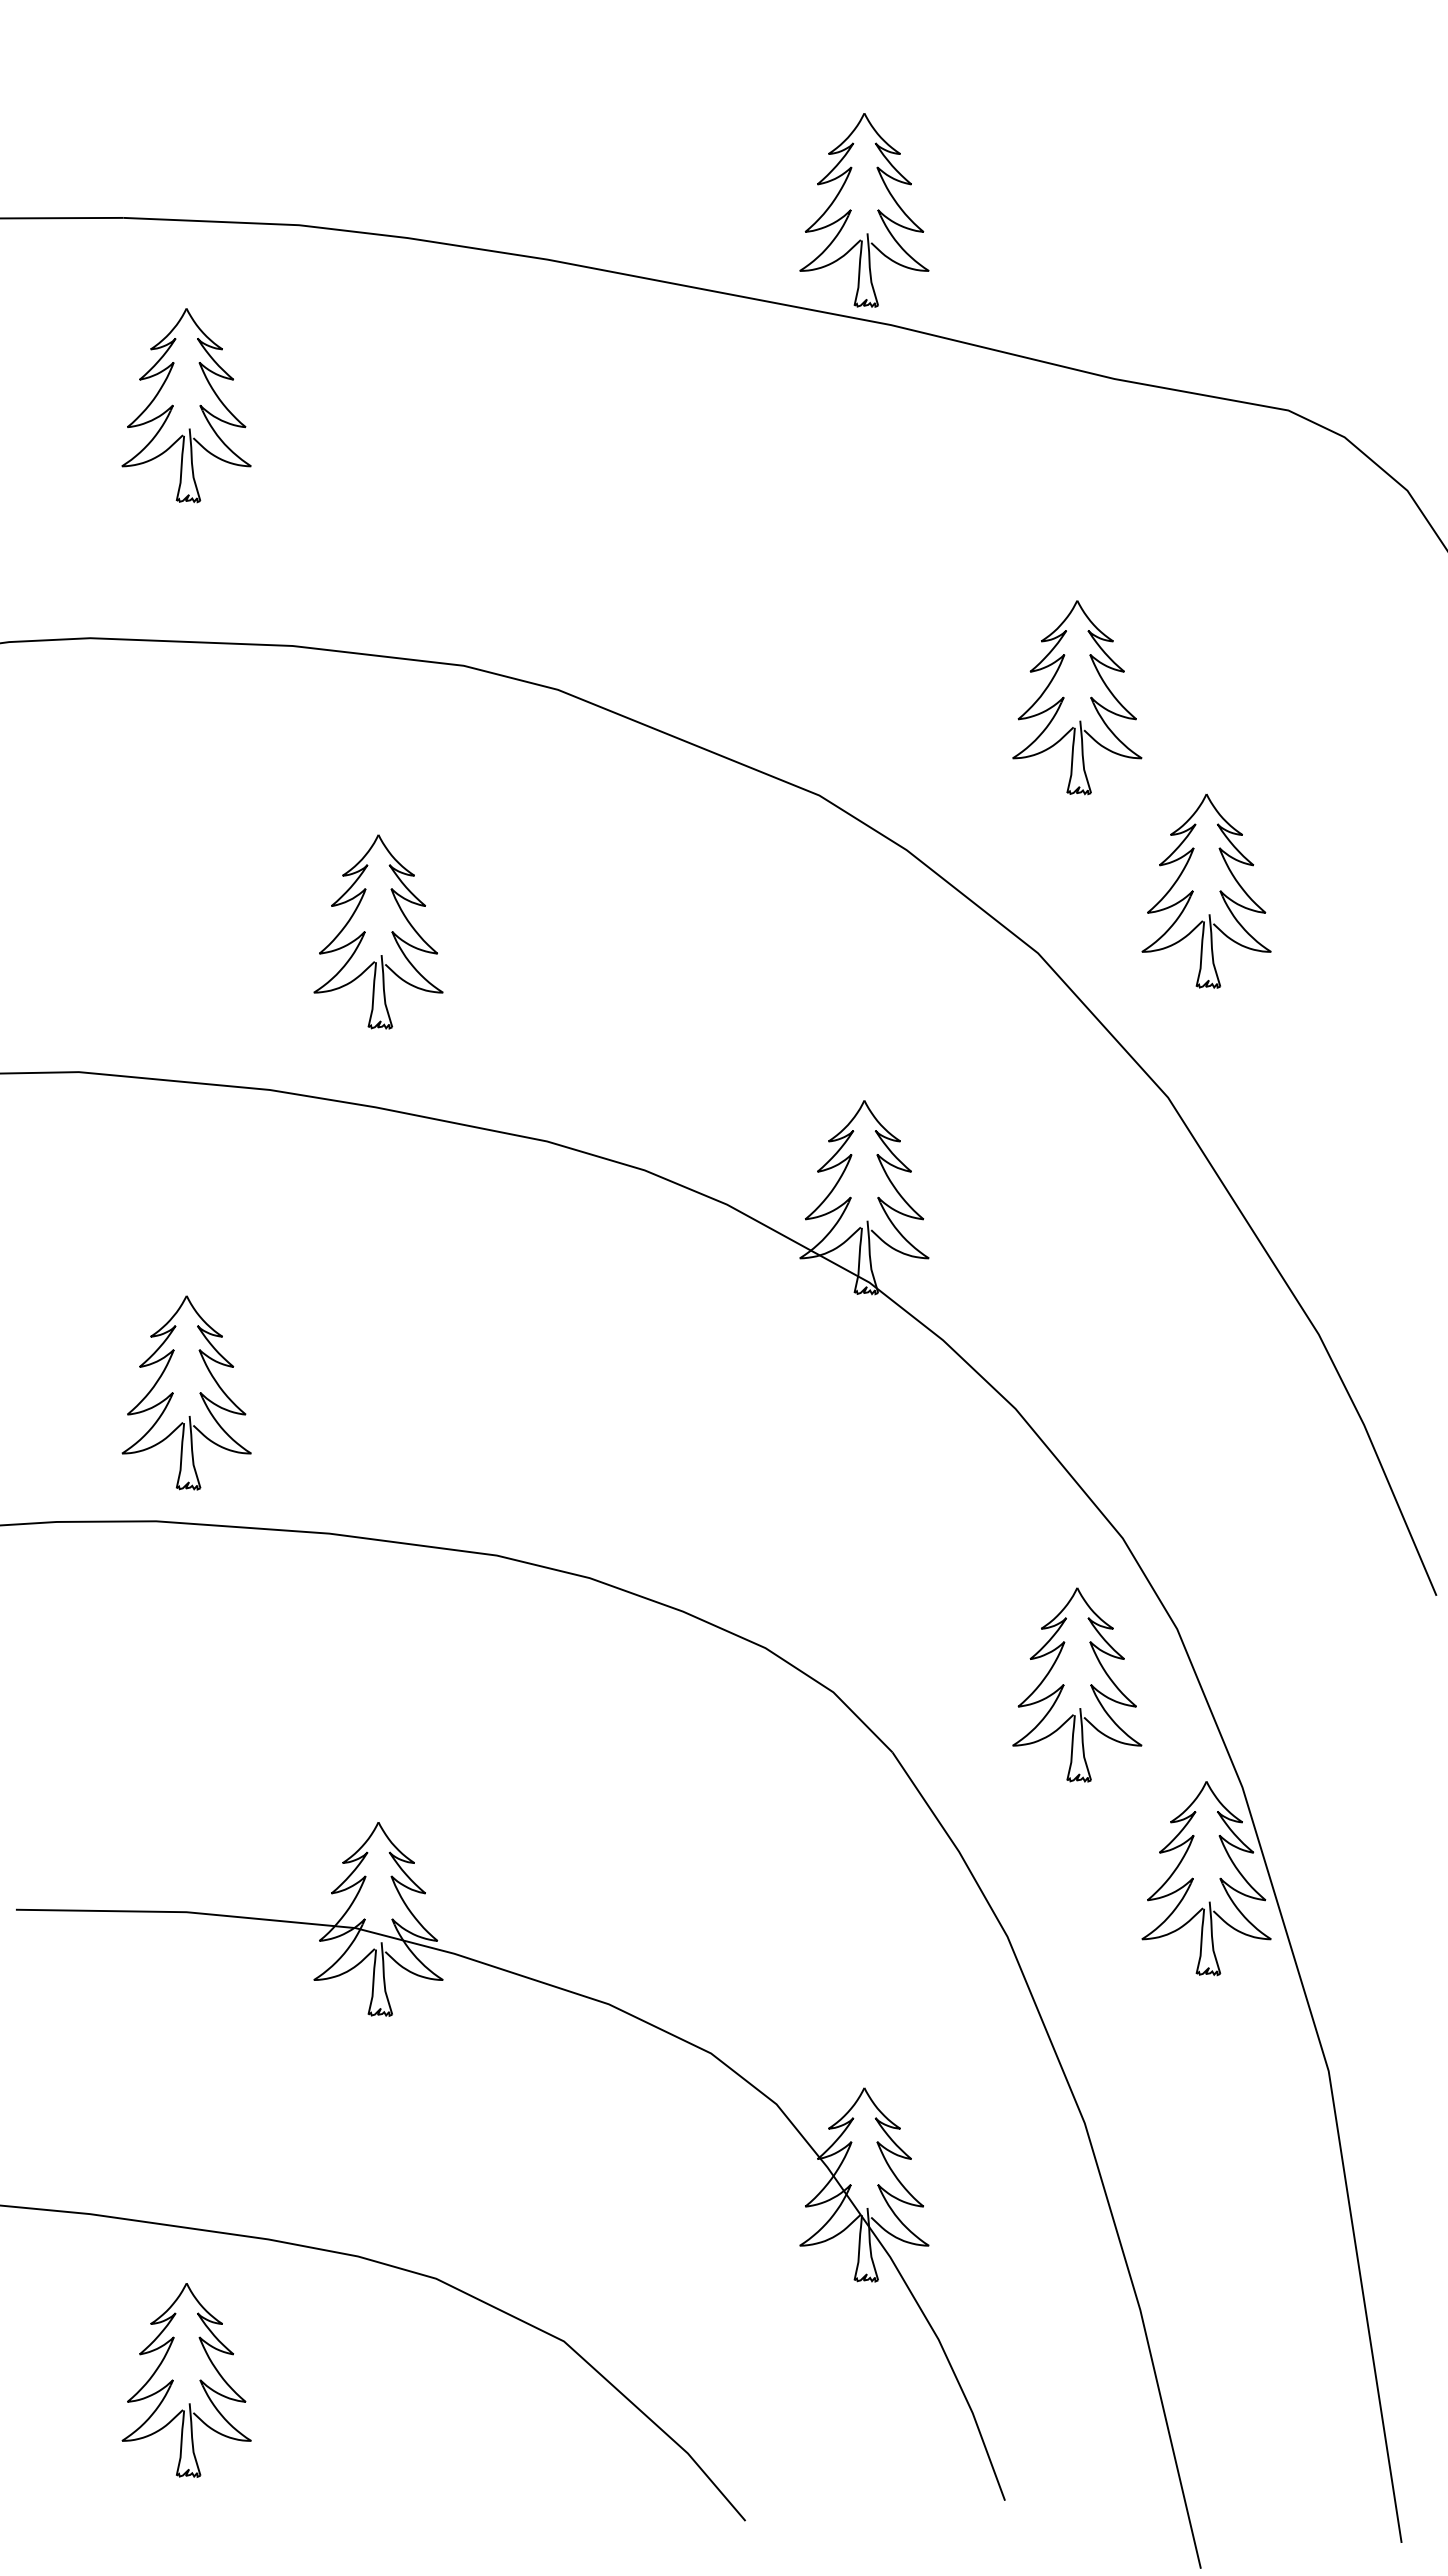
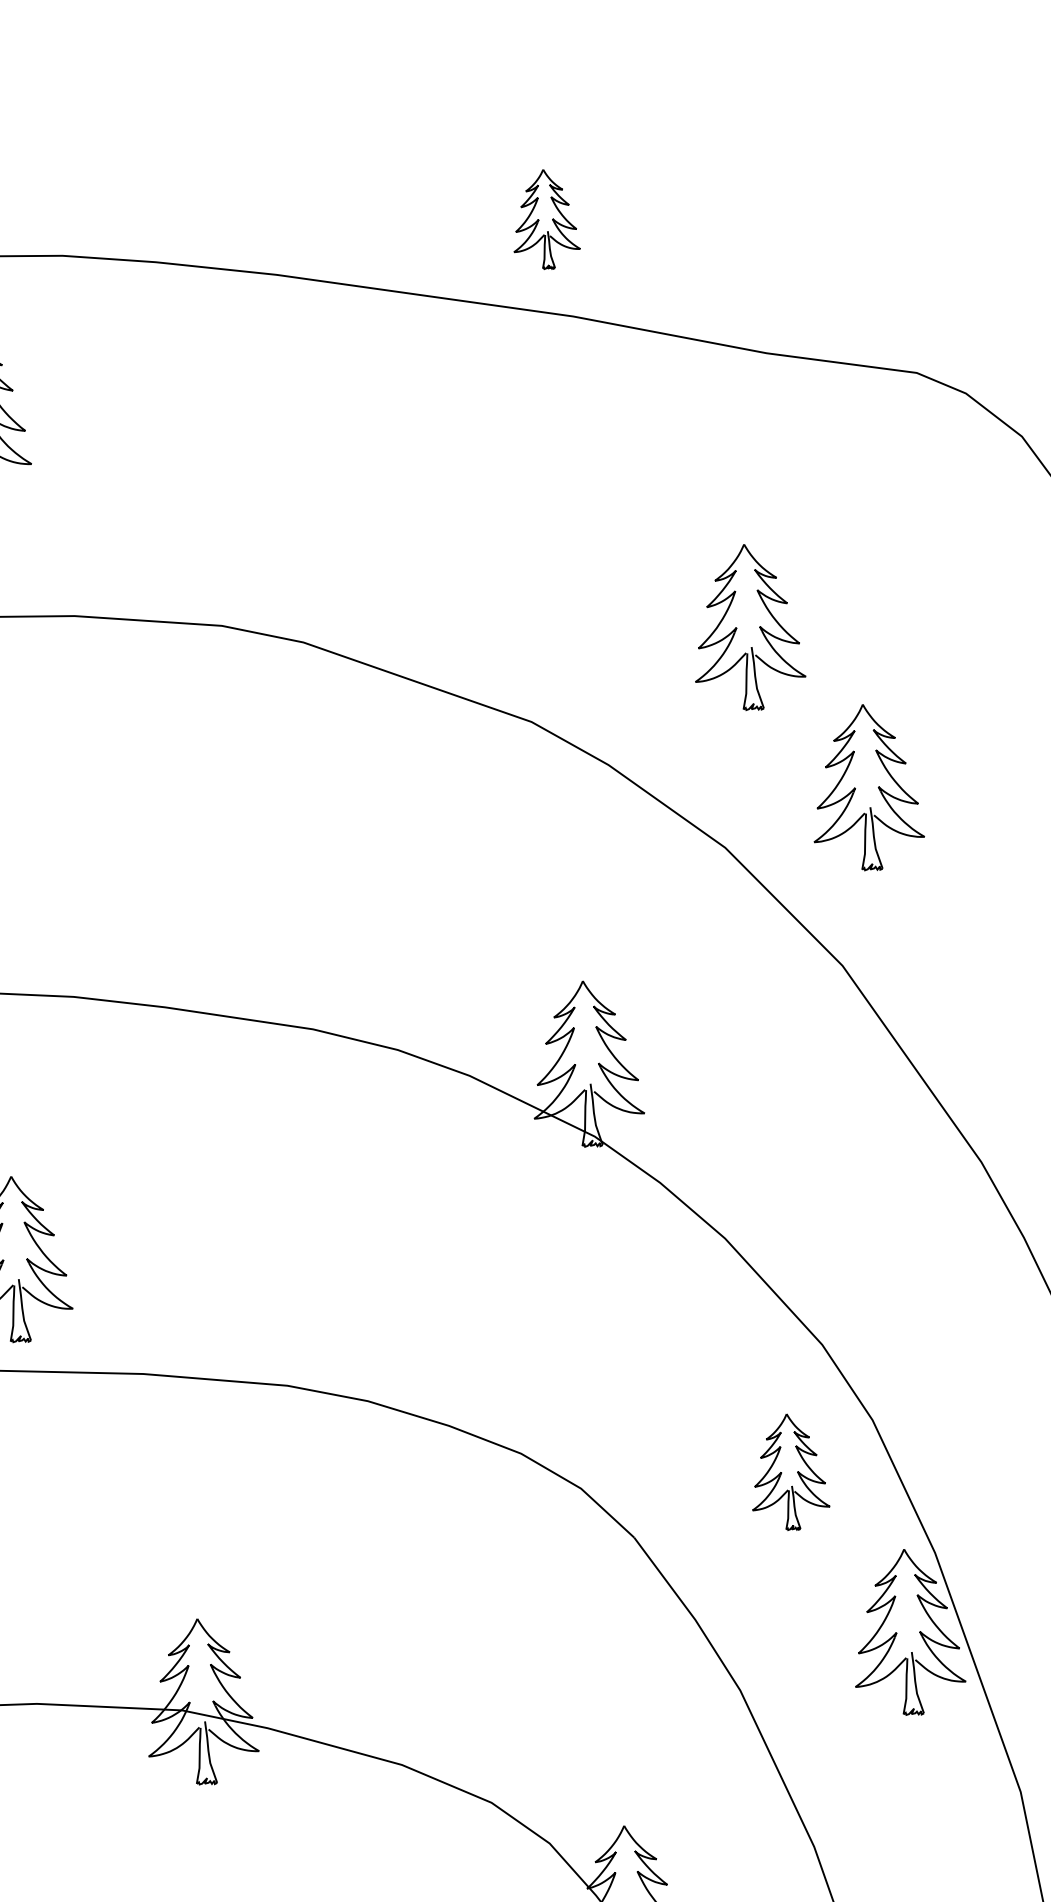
part: (864, 210) -> (545, 219), size x0.6
part: (365, 931) -> (148, 857), removed
part: (1077, 1684) -> (789, 1471), size x0.7

